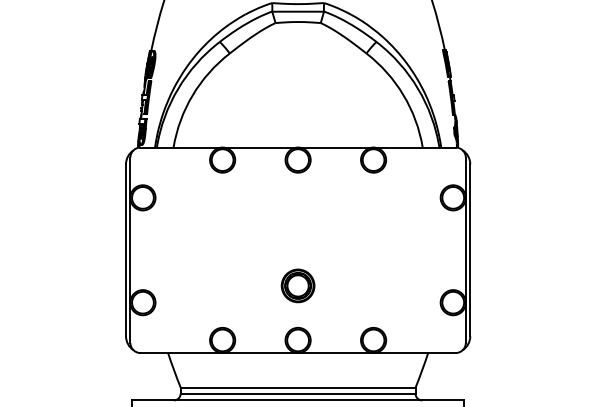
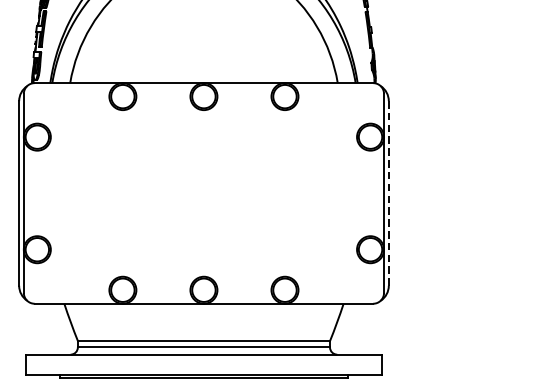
line: (470, 250) -> (389, 193), solid -> dashed
part: (297, 285) -> (203, 231), removed

